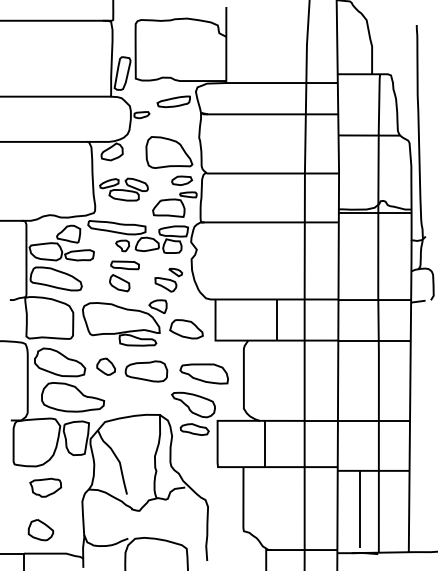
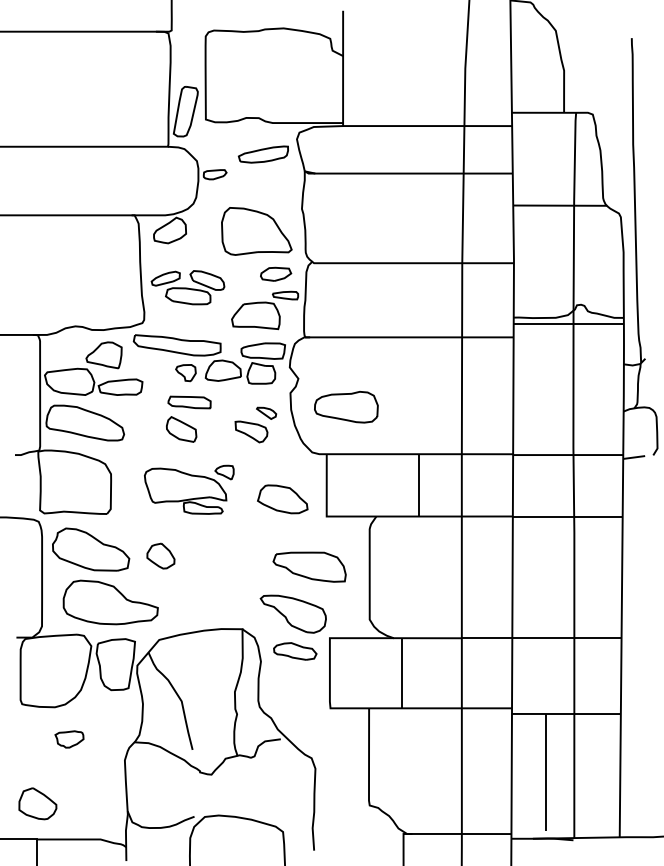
part: (124, 322) -> (188, 489), size x0.7
part: (146, 371) -> (346, 407), moved
part: (45, 487) -> (68, 739), size x0.6
part: (40, 530) -> (37, 804), moved

